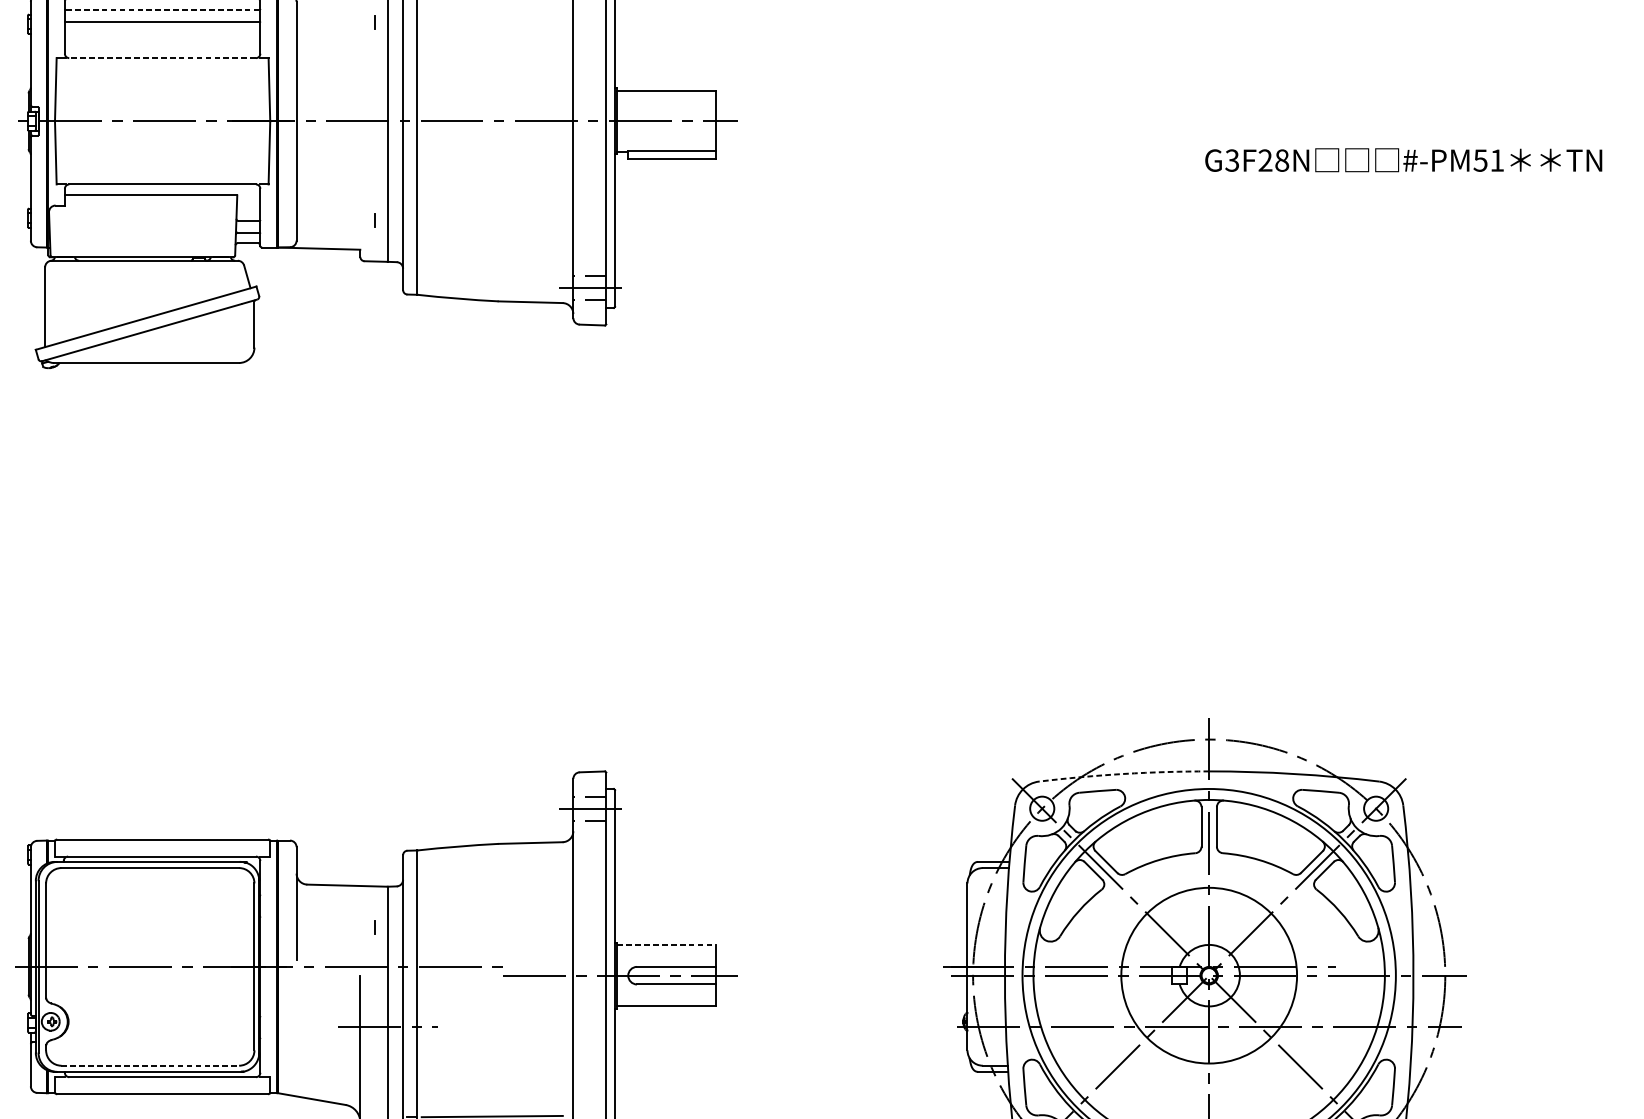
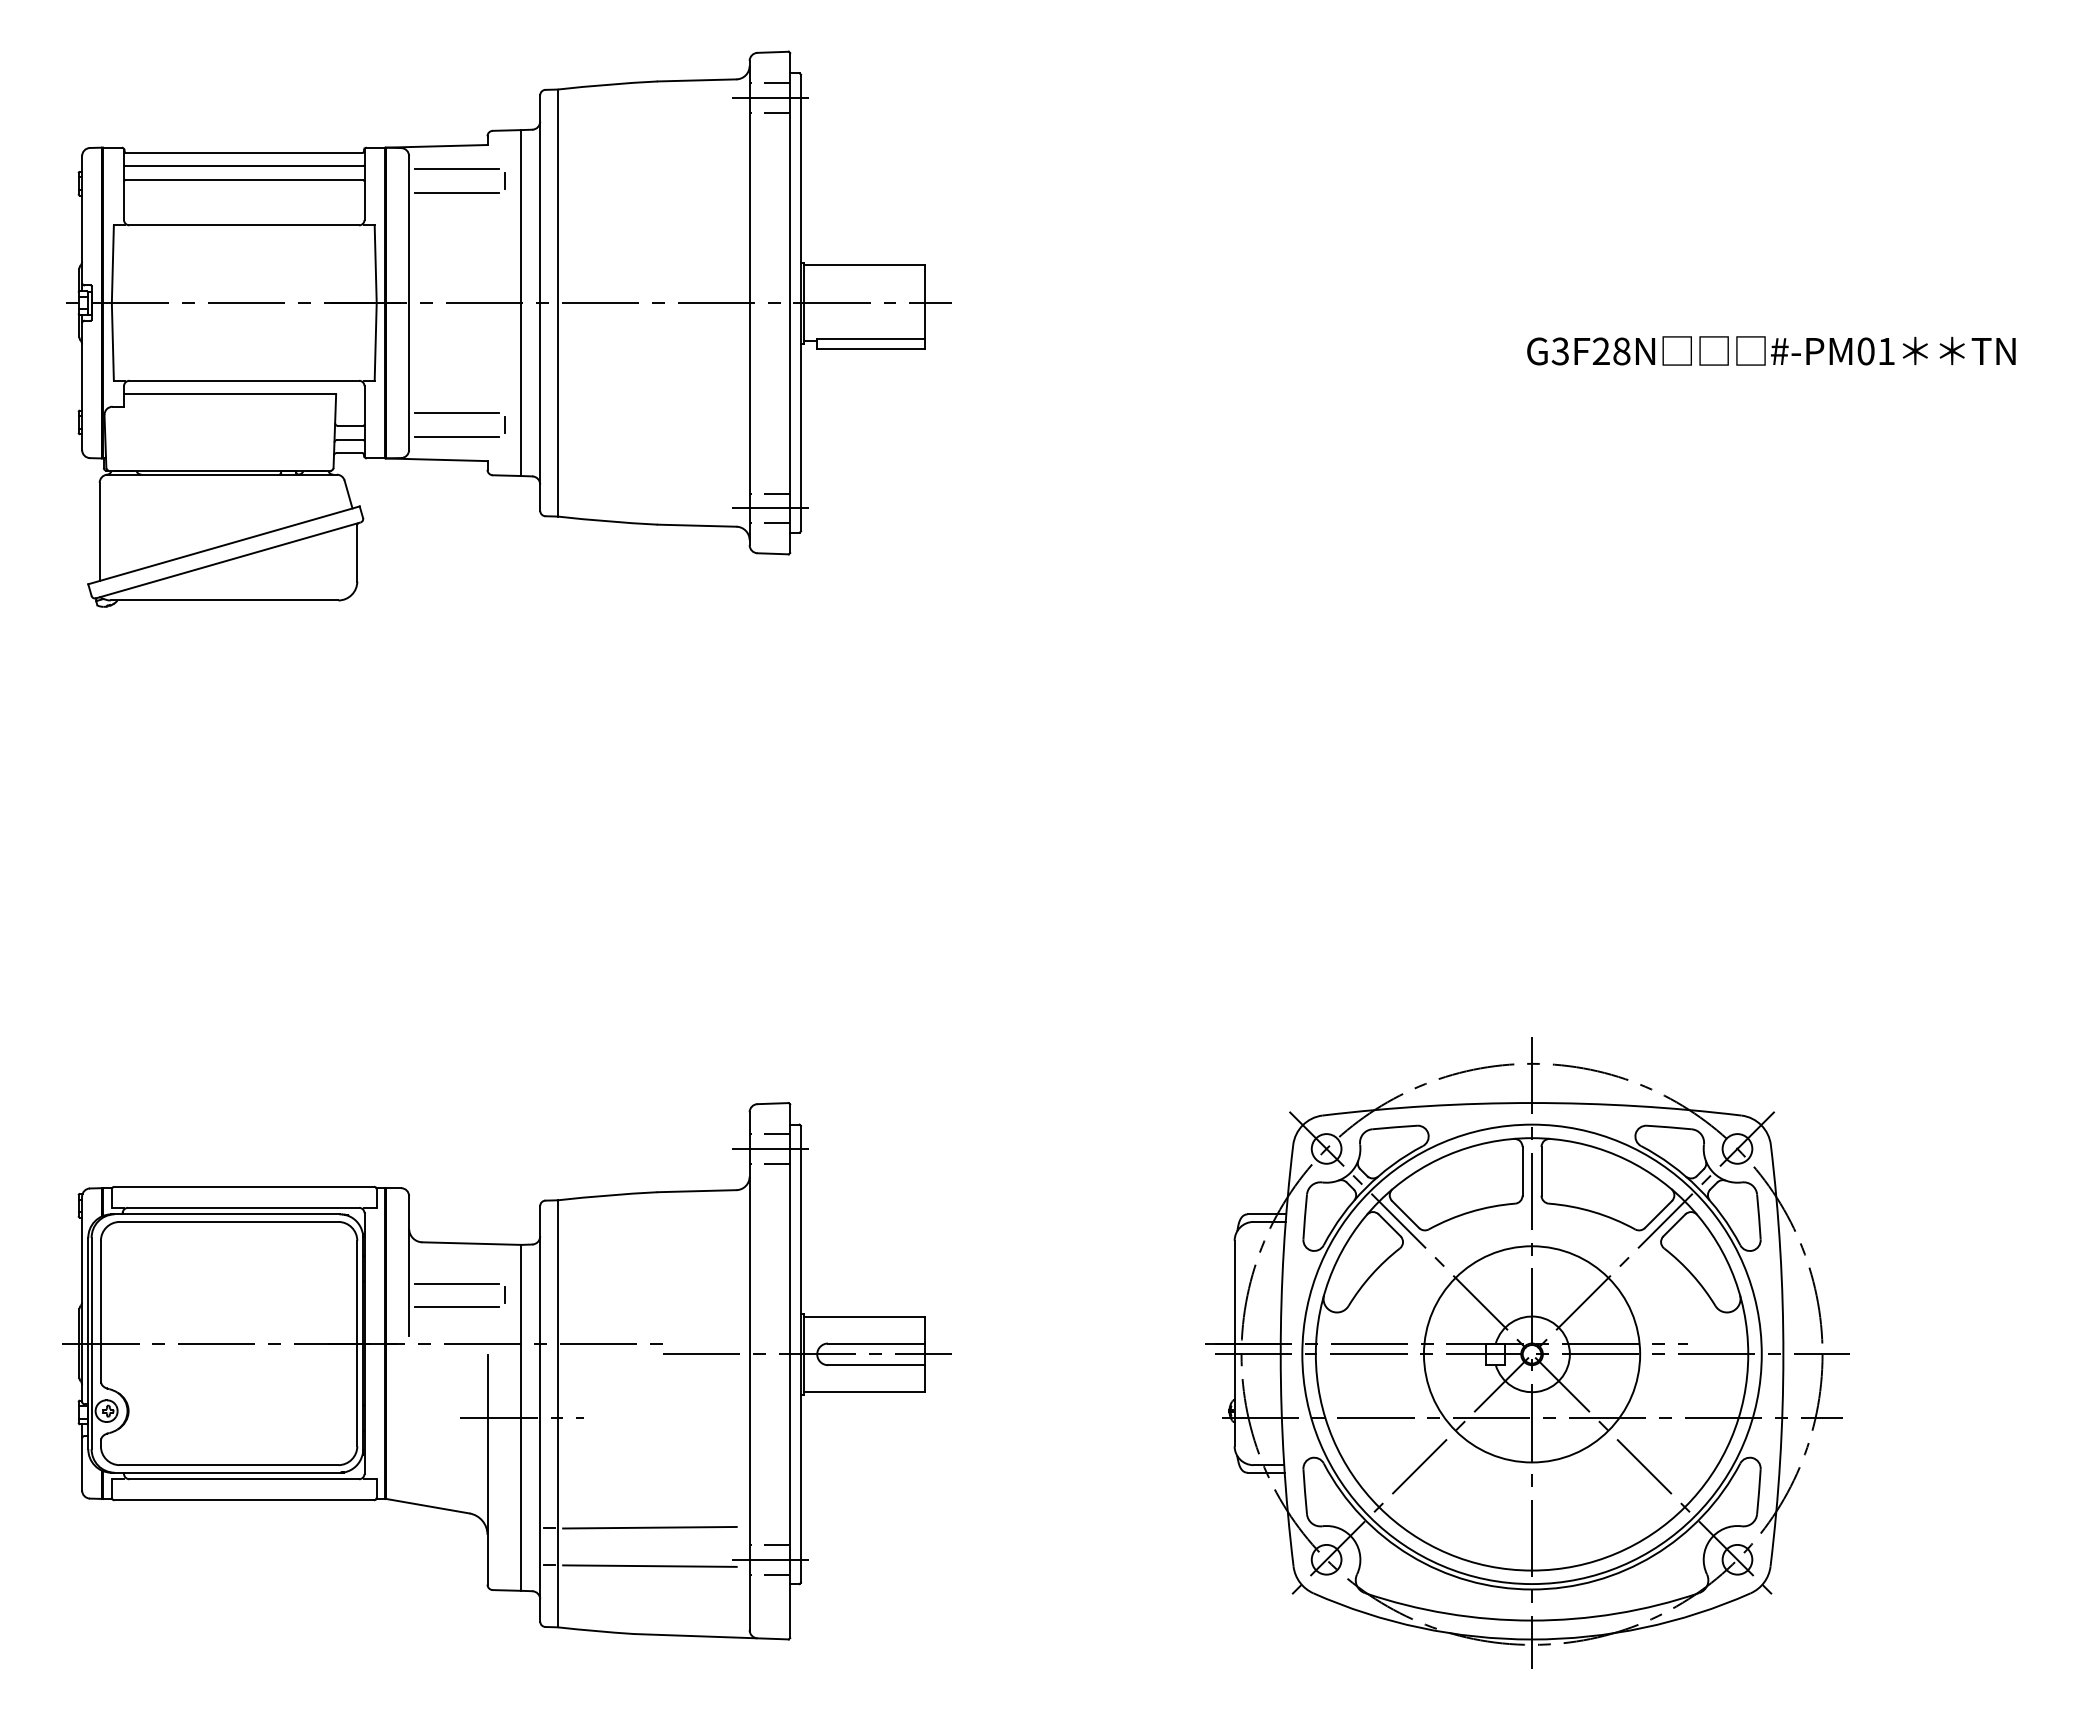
line: (162, 10) -> (244, 166), dashed -> solid
line: (335, 12) -> (456, 169), added
line: (335, 32) -> (456, 193), added
line: (162, 58) -> (244, 225), dashed -> solid
text: (1480, 160) -> (1865, 351), #-PM51 -> #-PM01
line: (335, 210) -> (456, 412), added
line: (335, 229) -> (456, 436), added
arc: (1124, 774) -> (1427, 1106), dashed -> solid
line: (335, 918) -> (456, 1284), added
line: (335, 937) -> (456, 1307), added
line: (666, 944) -> (864, 1316), dashed -> solid
line: (150, 1065) -> (229, 1465), dashed -> solid

